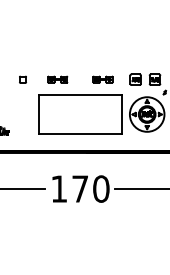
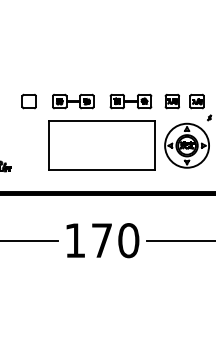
part: (22, 79) -> (28, 101), size x1.67
part: (57, 79) -> (73, 101), size x1.67
part: (102, 79) -> (130, 101), size x1.67

